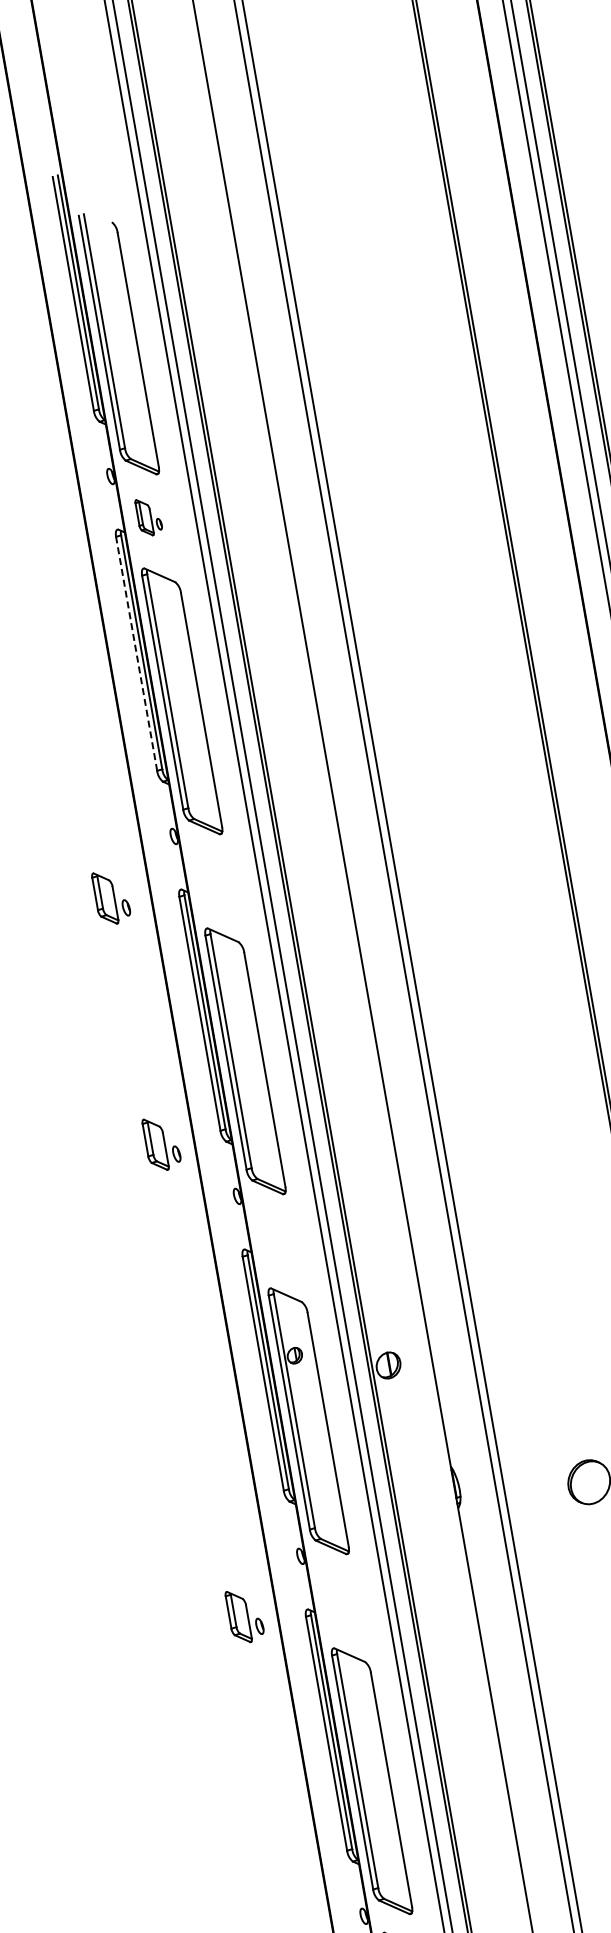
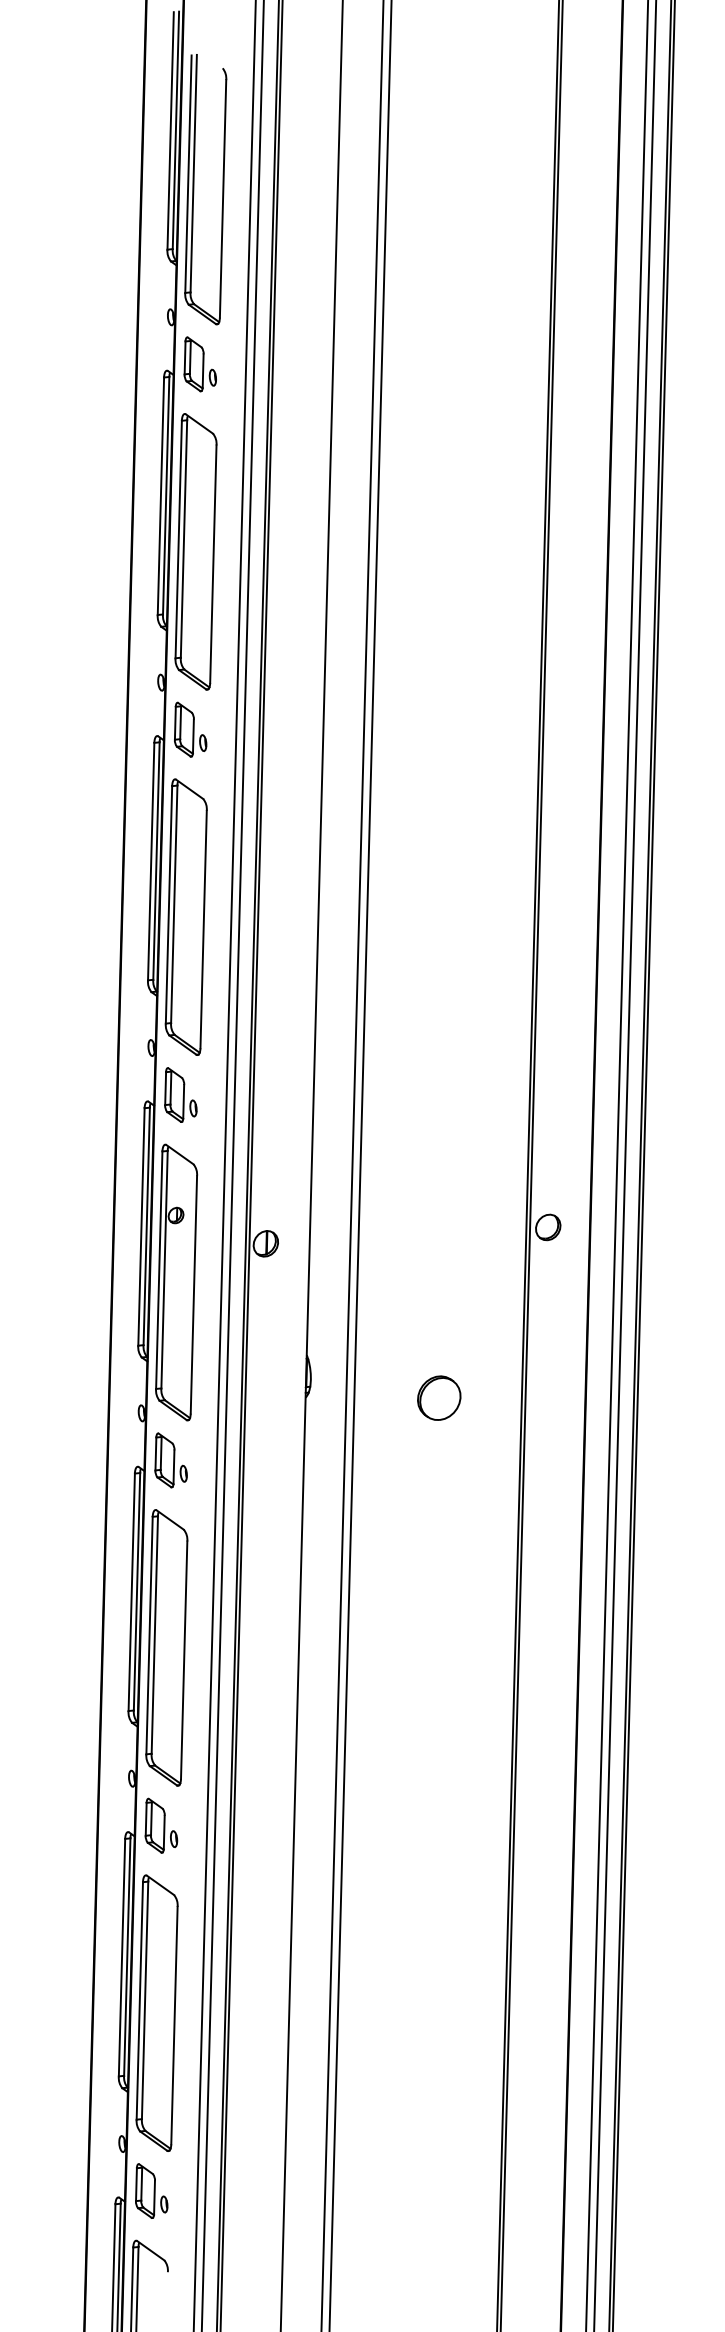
part: (148, 517) -> (199, 364), size x1.43
line: (136, 654) -> (160, 496), dashed -> solid
part: (111, 897) -> (190, 729), moved
part: (161, 1143) -> (180, 1094), moved
part: (244, 1616) -> (170, 1460), moved

